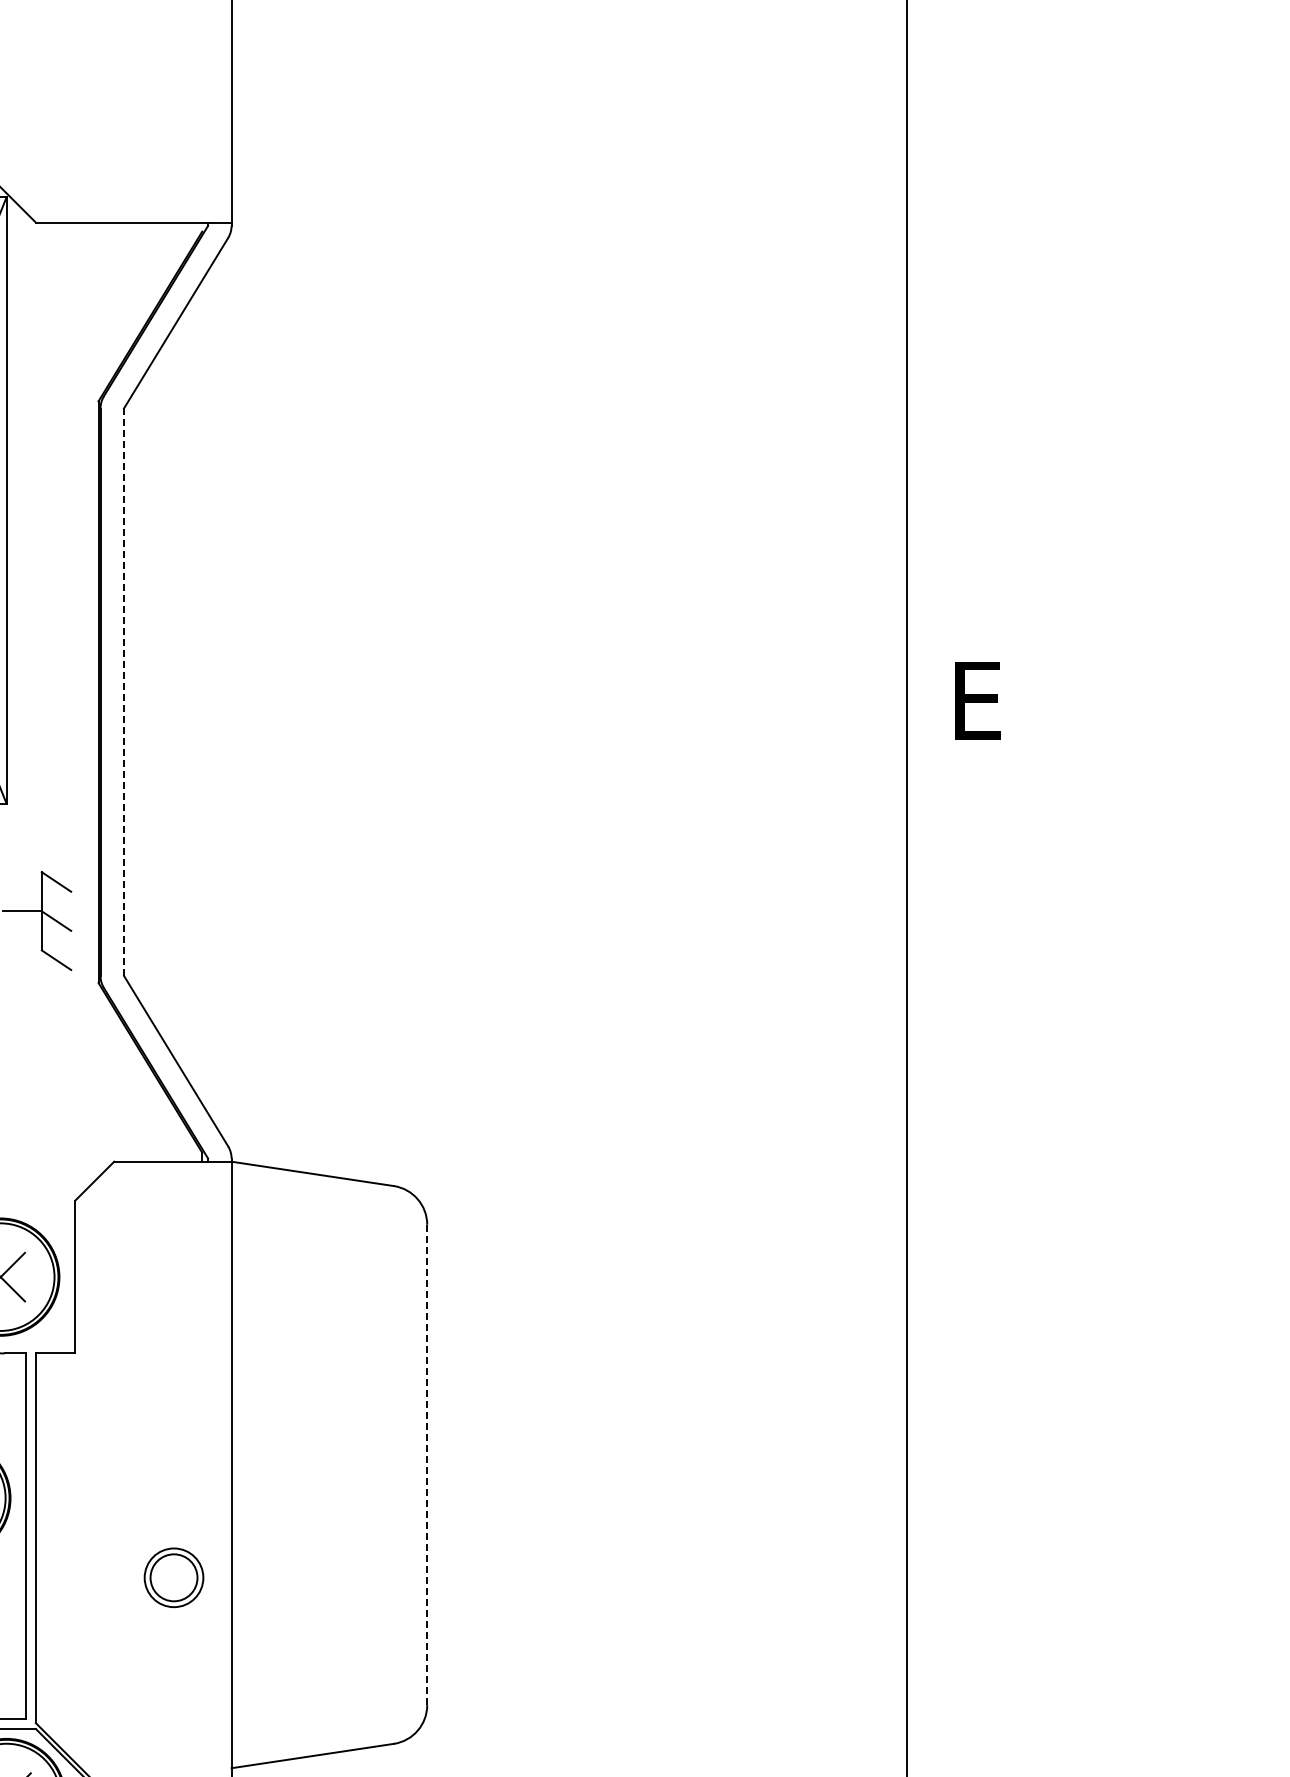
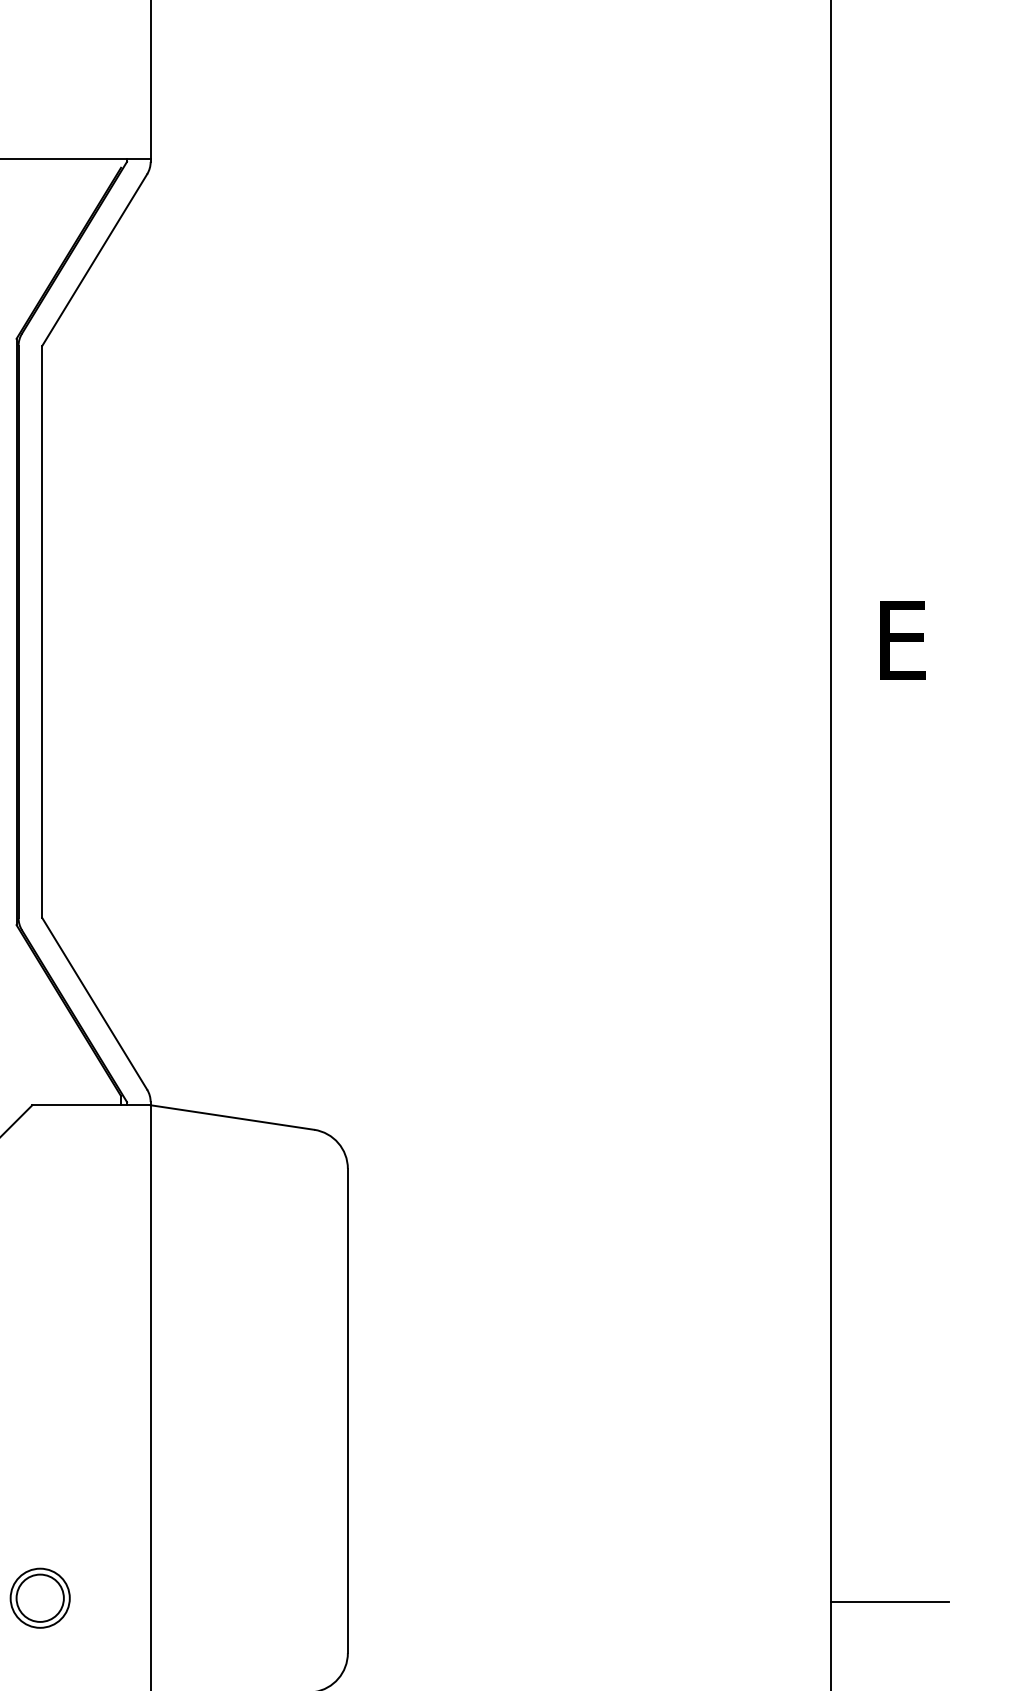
line: (123, 692) -> (41, 632), dashed -> solid
line: (427, 1465) -> (348, 1411), dashed -> solid
part: (173, 1577) -> (39, 1597), moved
line: (965, 1654) -> (890, 1601), added

